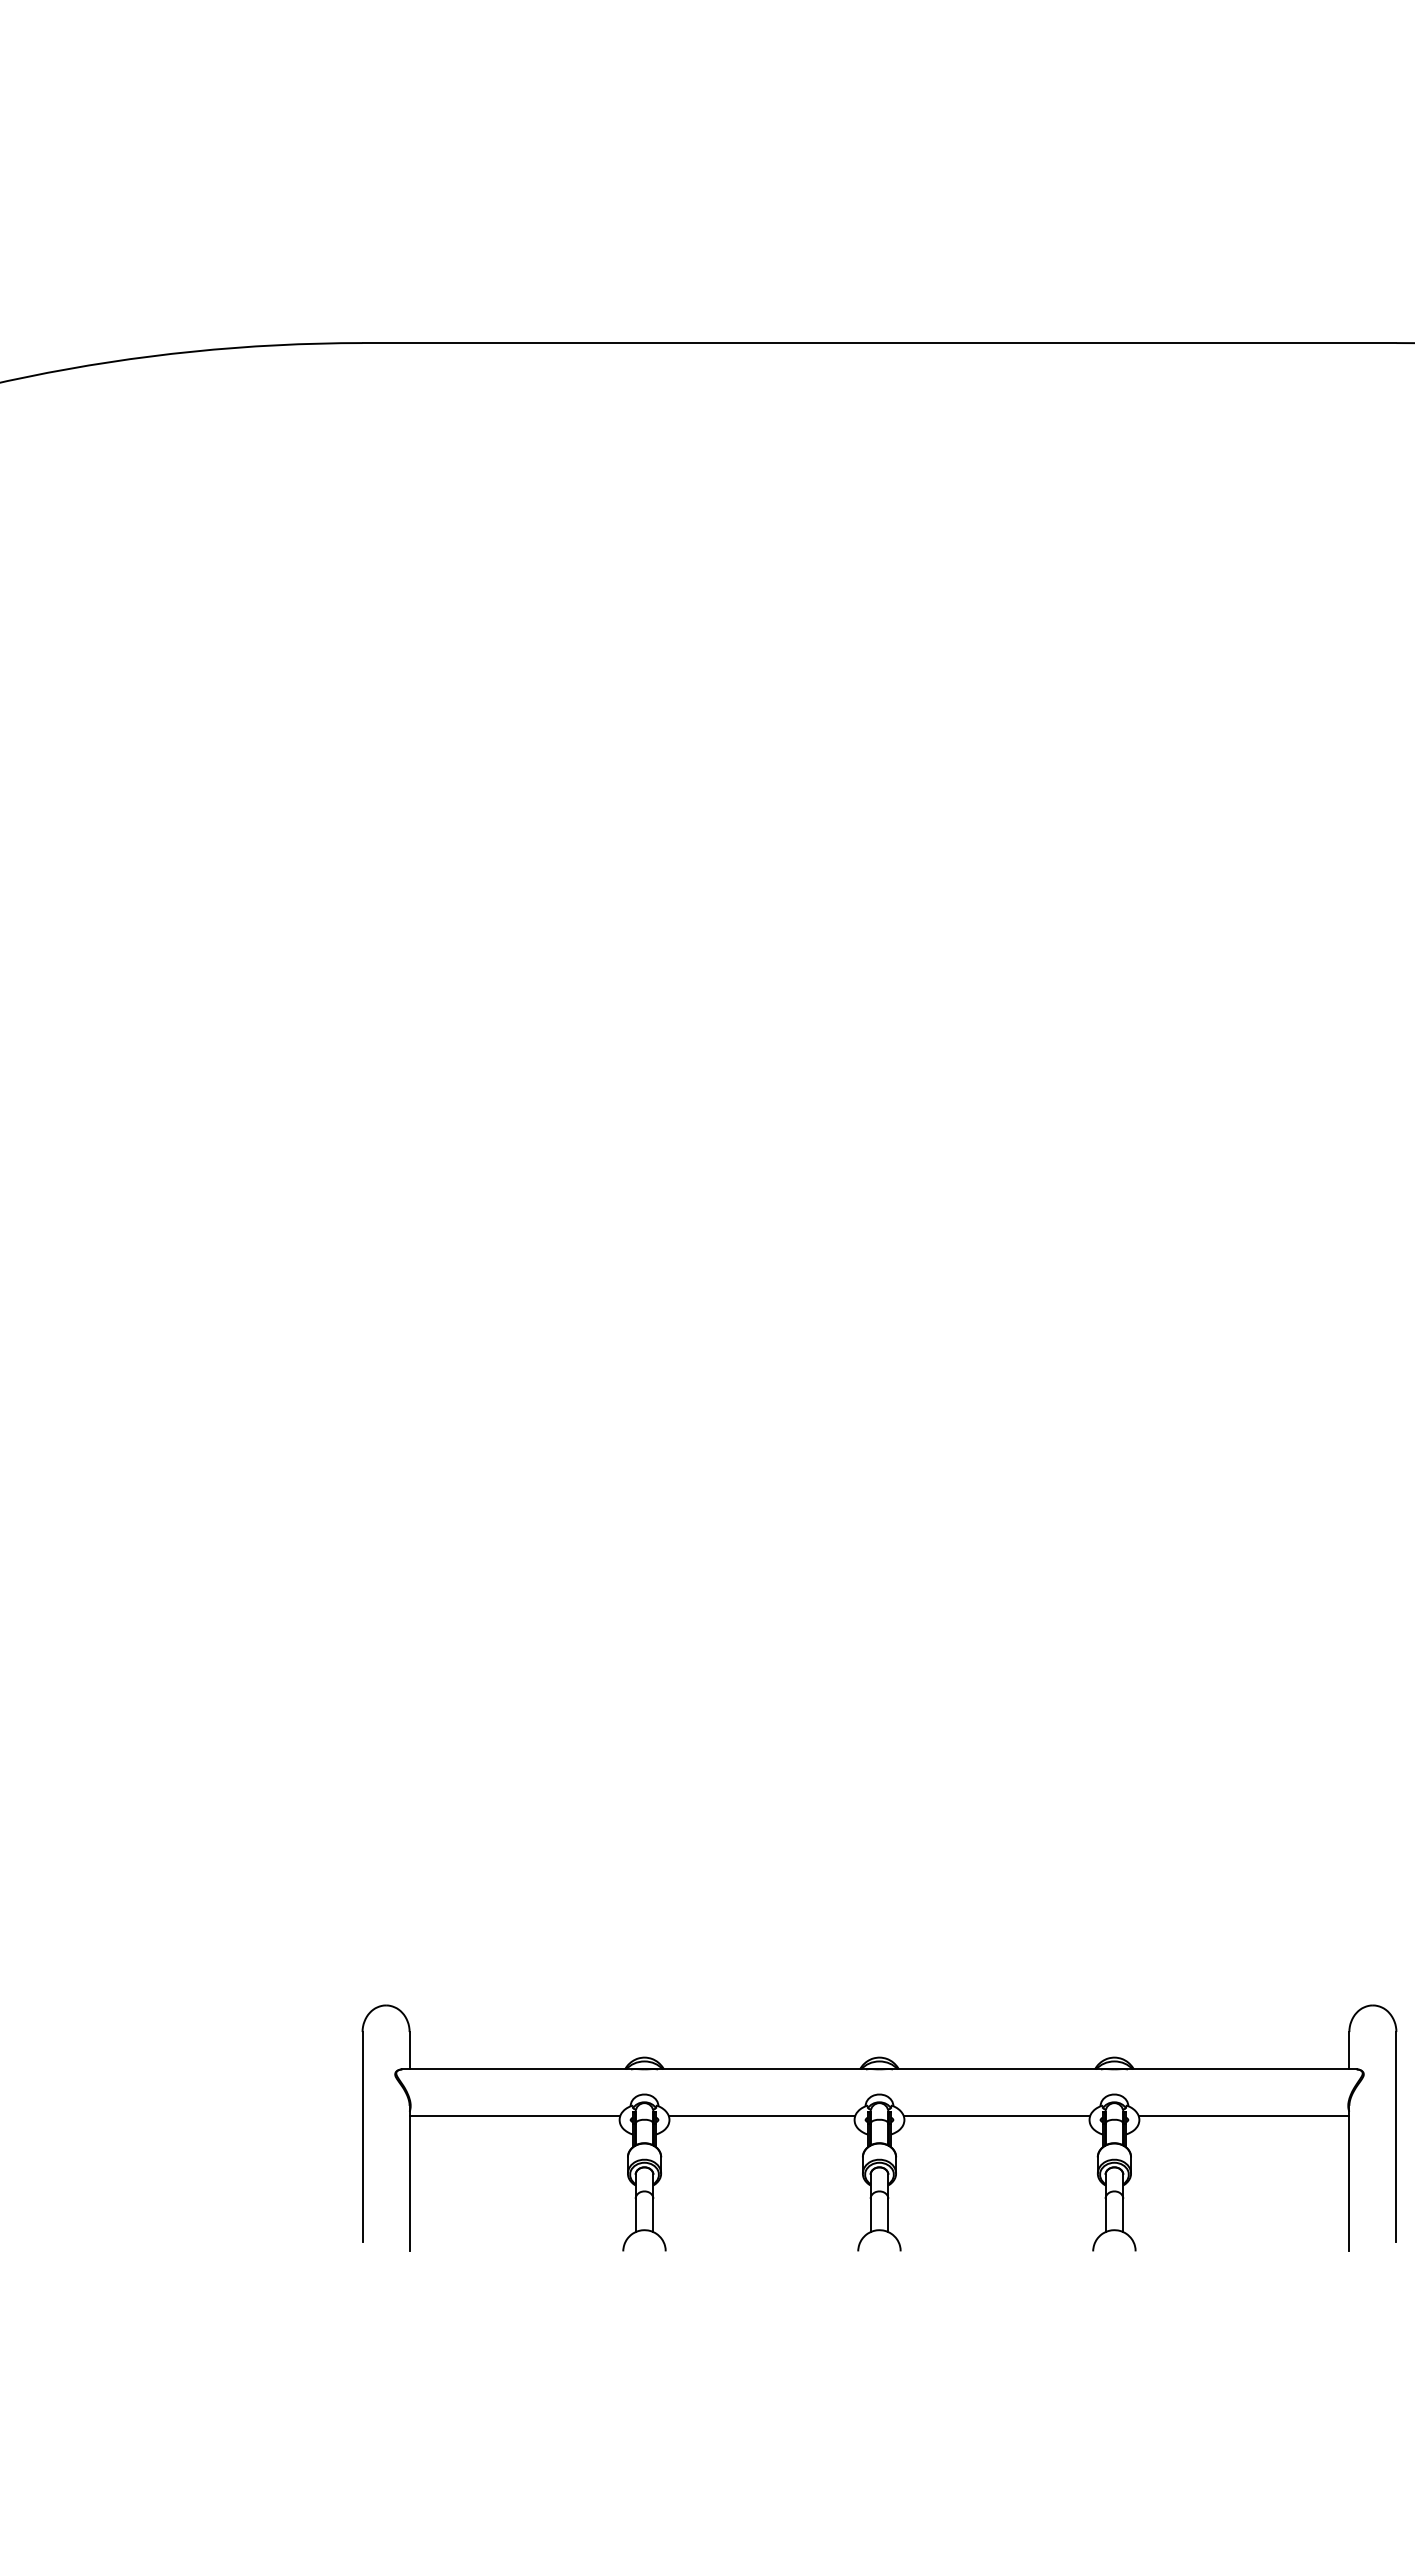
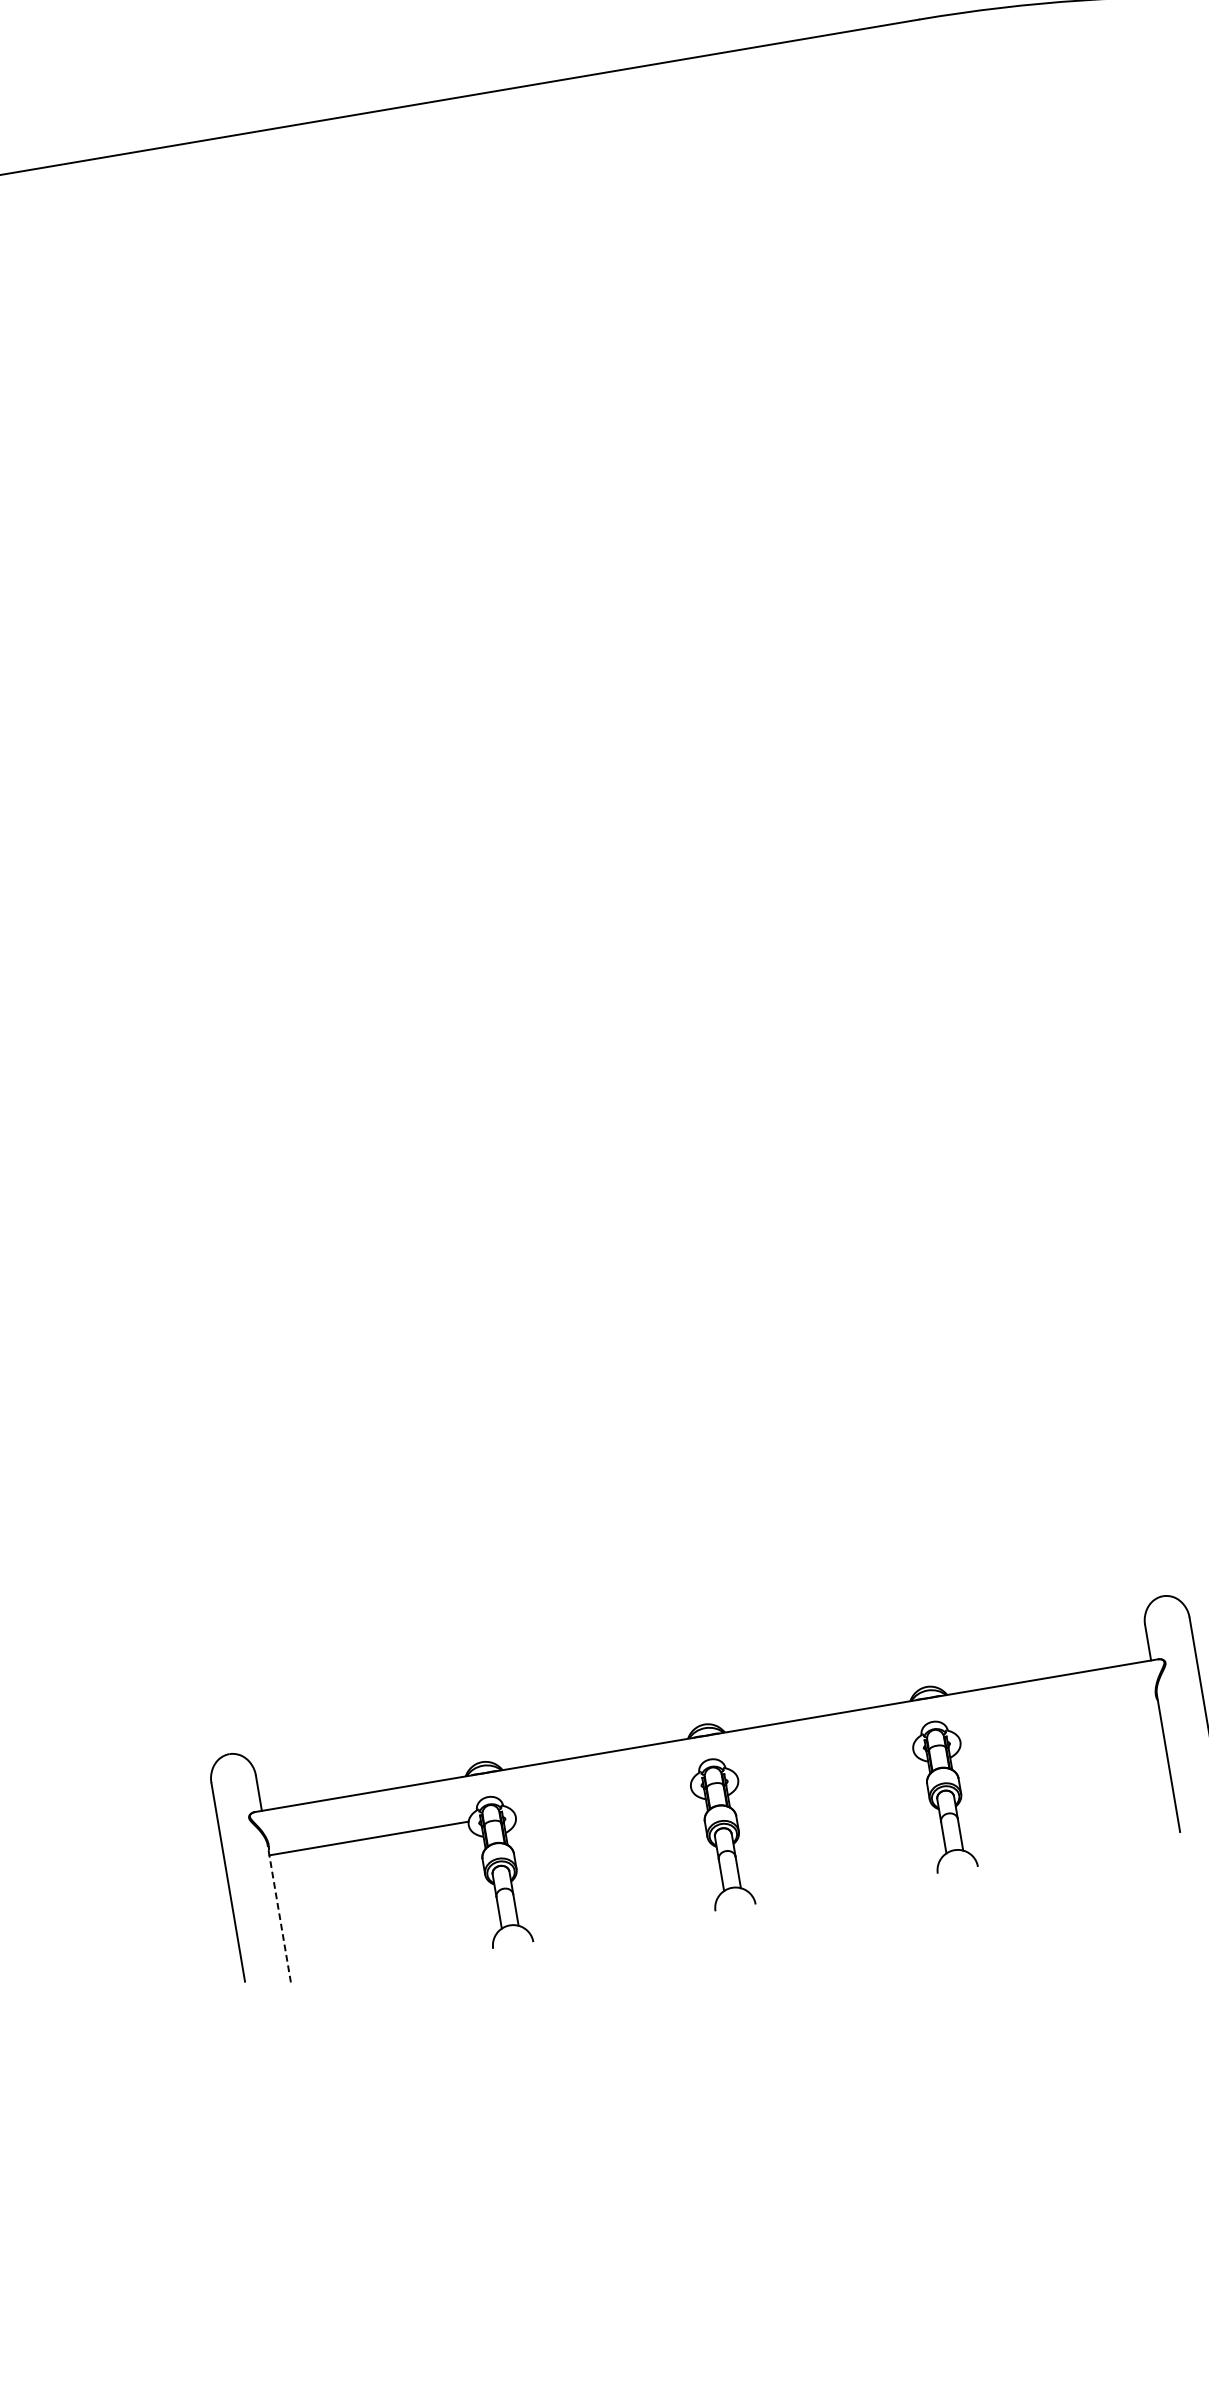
line: (761, 2116) -> (602, 1799), removed
line: (996, 2116) -> (824, 1761), removed
line: (1243, 2116) -> (1058, 1721), removed
line: (409, 2178) -> (279, 1914), solid -> dashed

